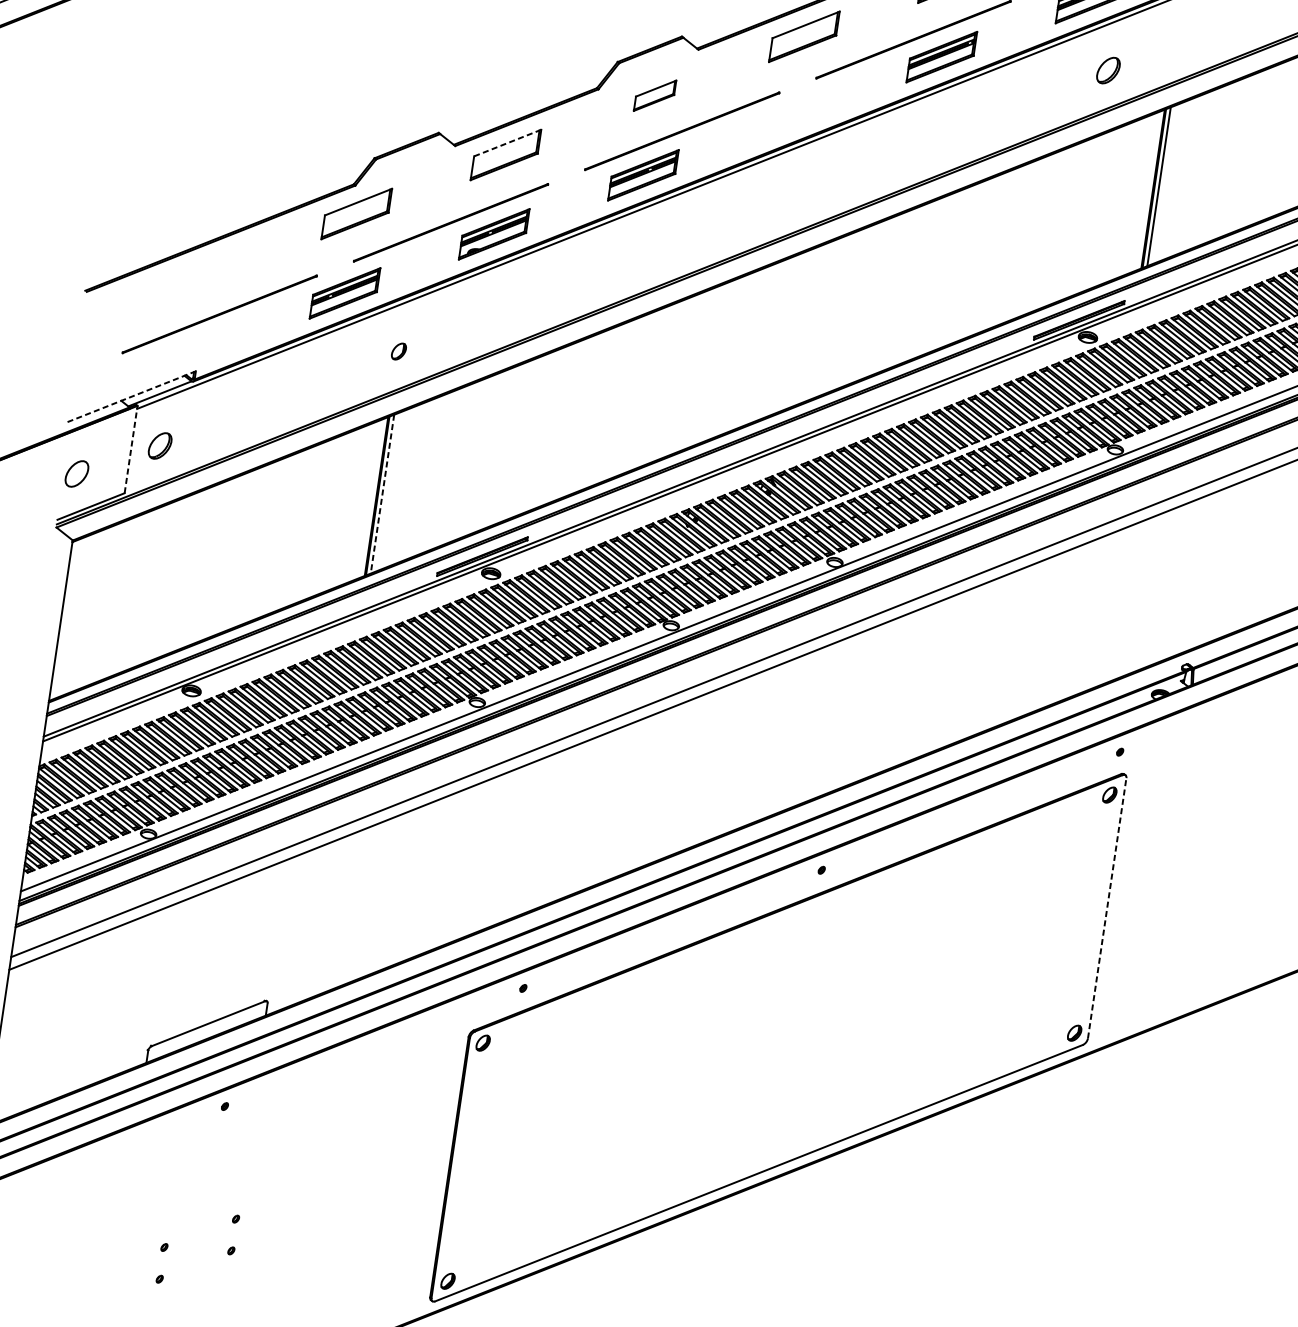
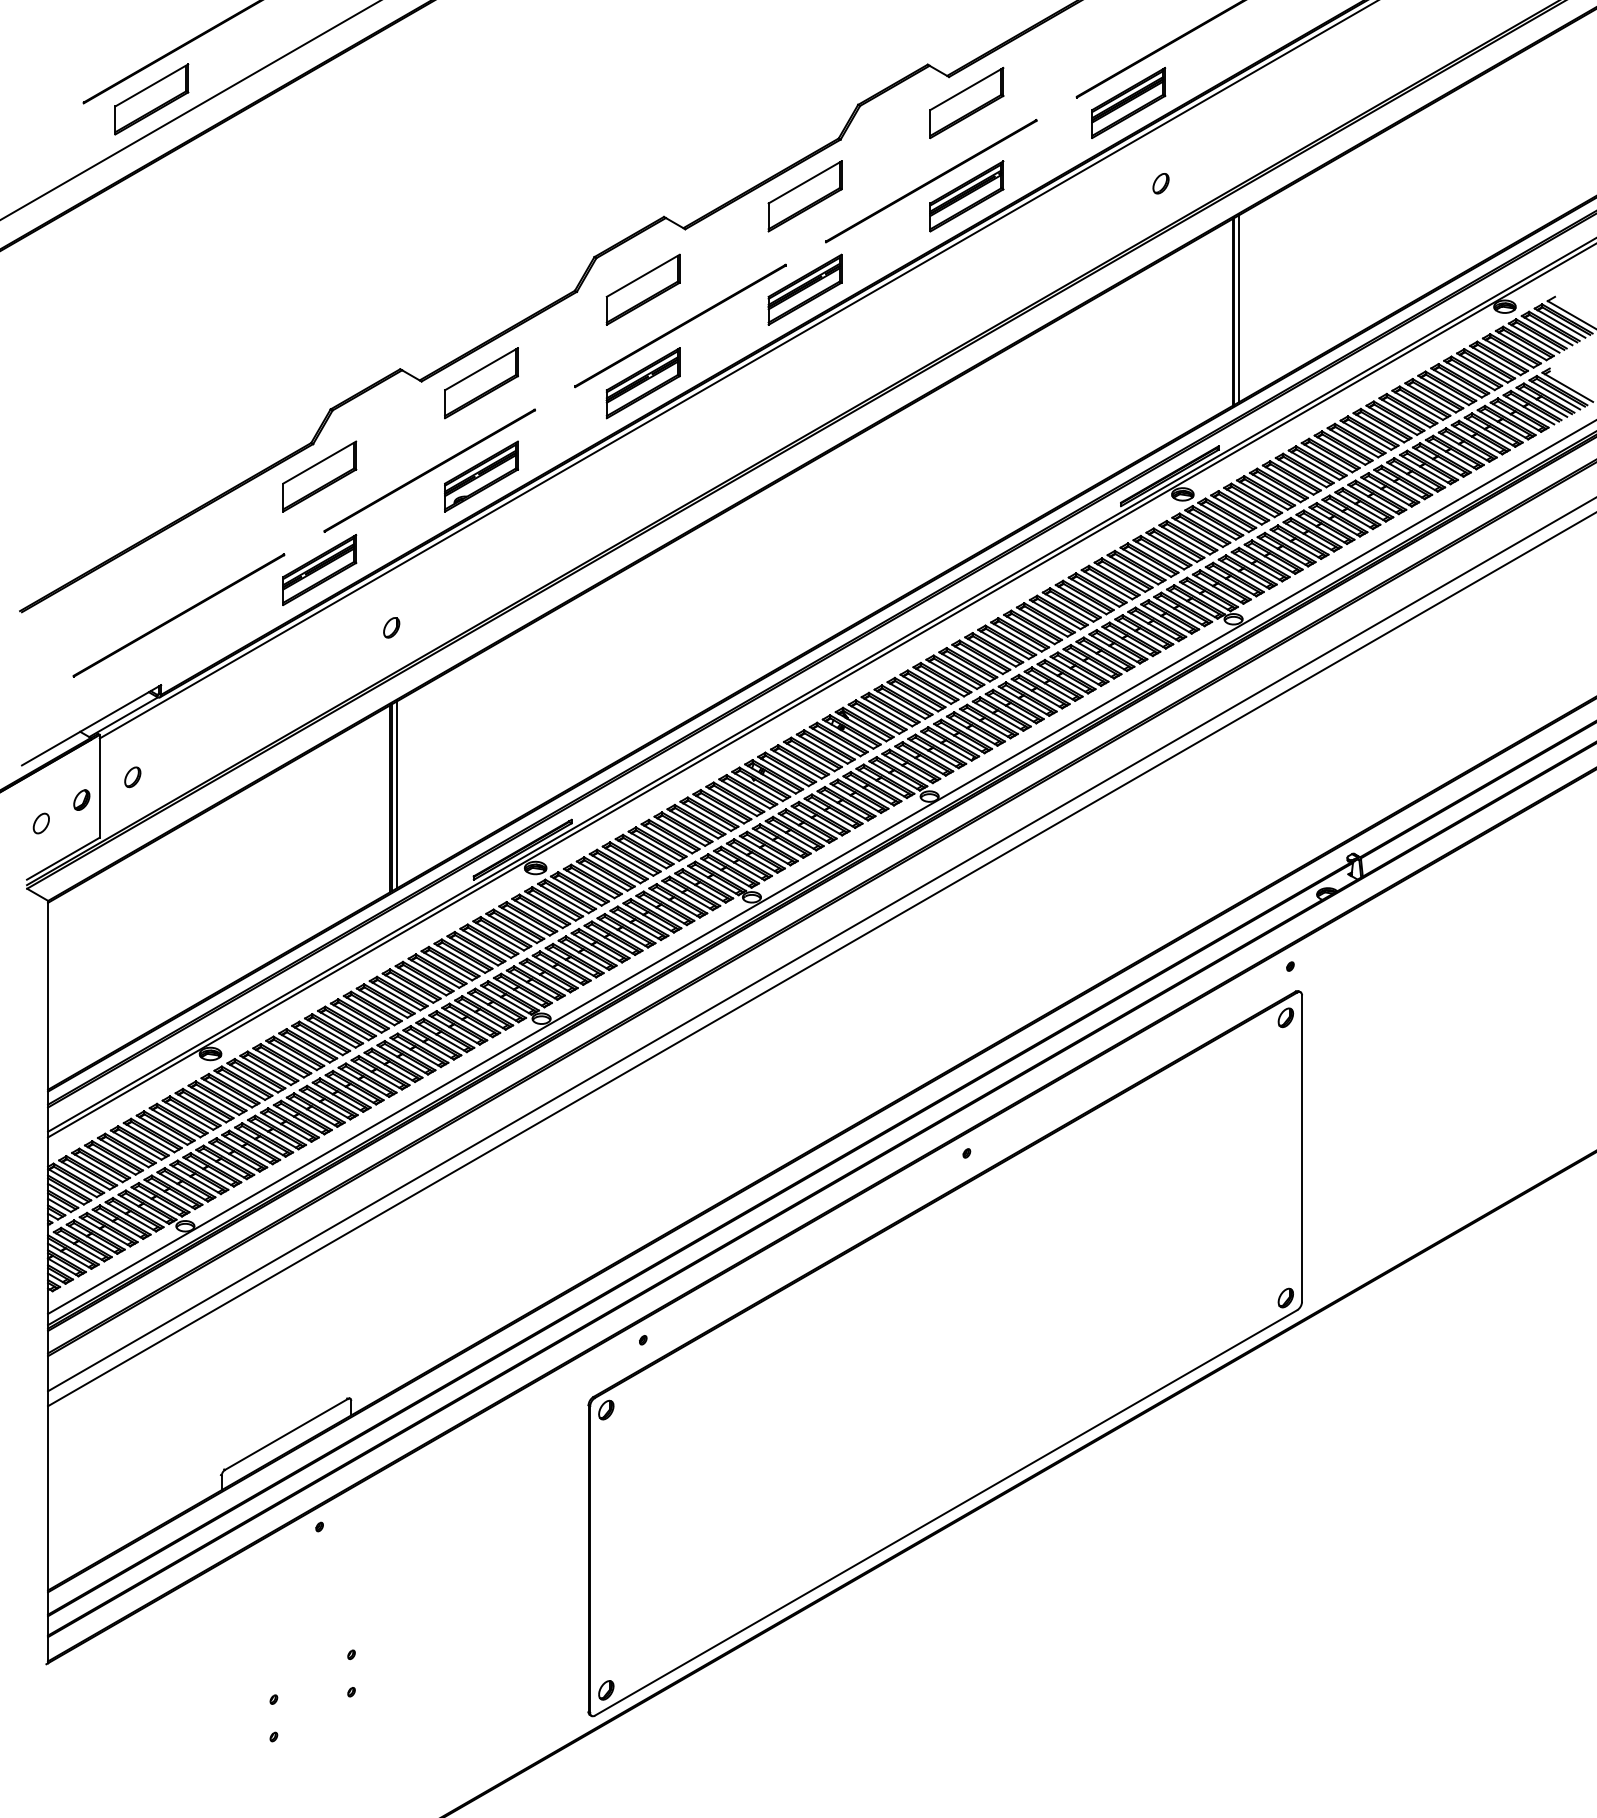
part: (1107, 70) -> (1160, 183), size x0.62
part: (654, 95) -> (642, 289), size x1.67
part: (792, 115) -> (804, 289), added
line: (507, 142) -> (481, 368), dashed -> solid
line: (131, 396) -> (91, 725), dashed -> solid
part: (159, 446) -> (132, 777), size x0.62
line: (130, 448) -> (99, 785), dashed -> solid
part: (113, 458) -> (81, 799), added
part: (76, 473) -> (40, 823), size x0.62
line: (382, 494) -> (396, 795), dashed -> solid
line: (1107, 908) -> (1302, 1148), dashed -> solid

